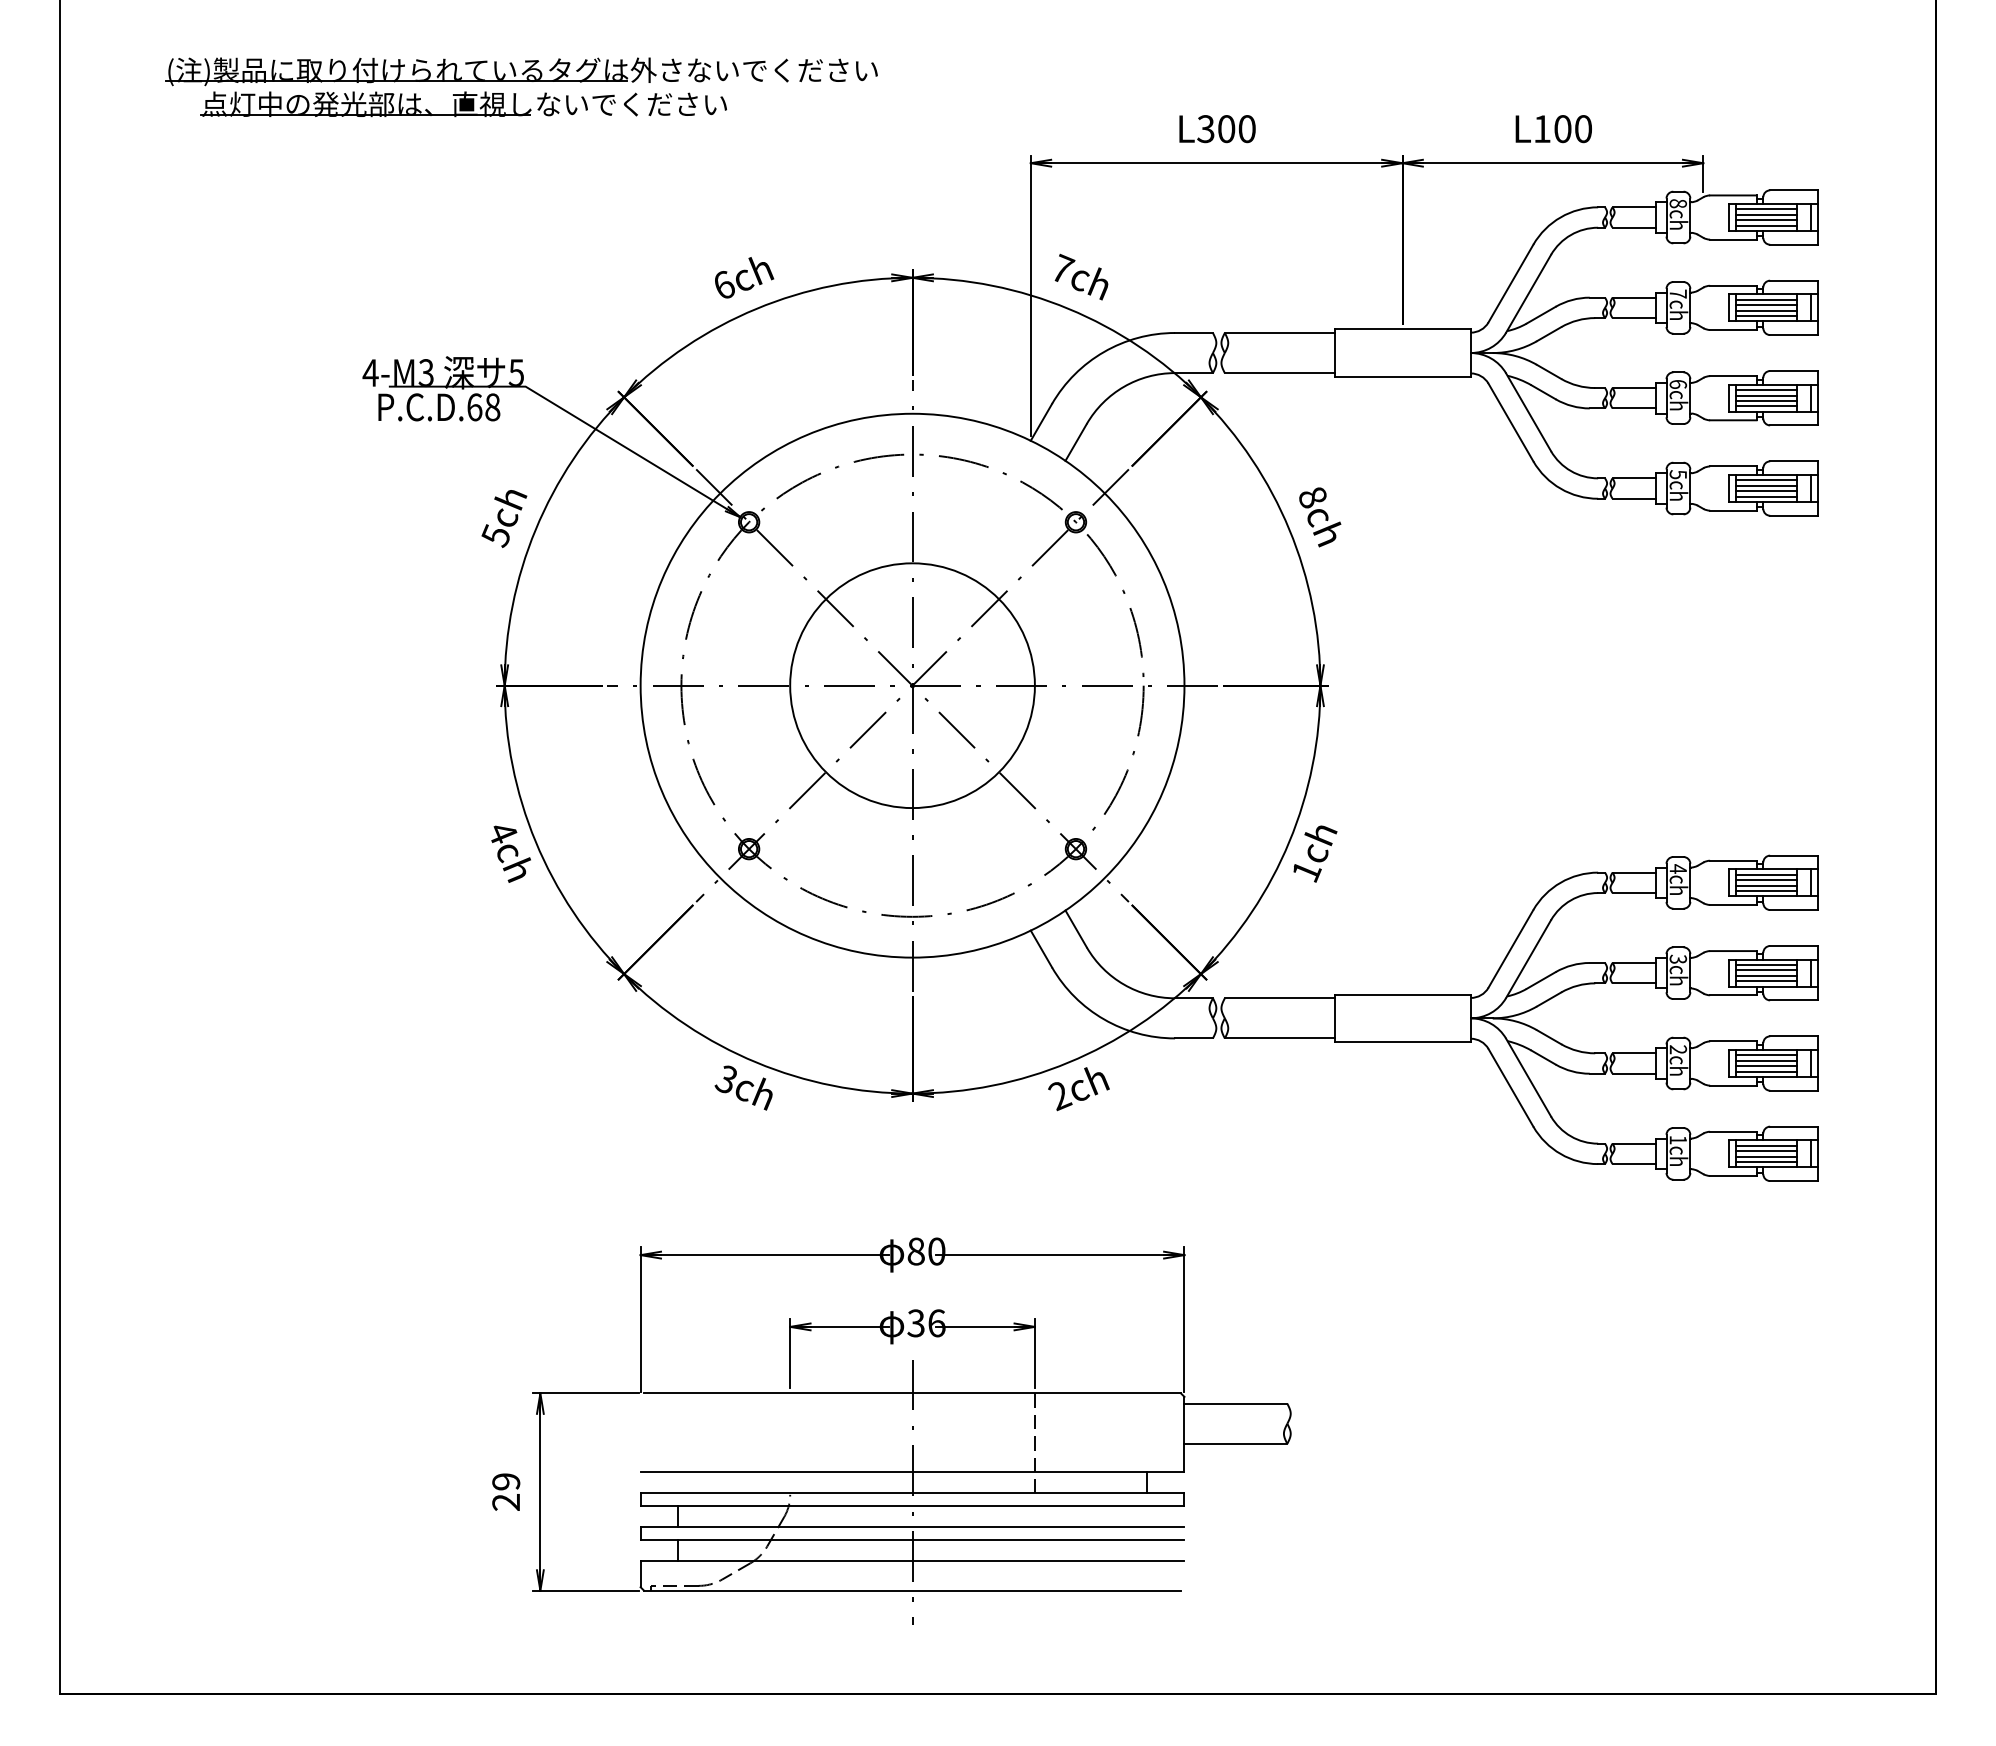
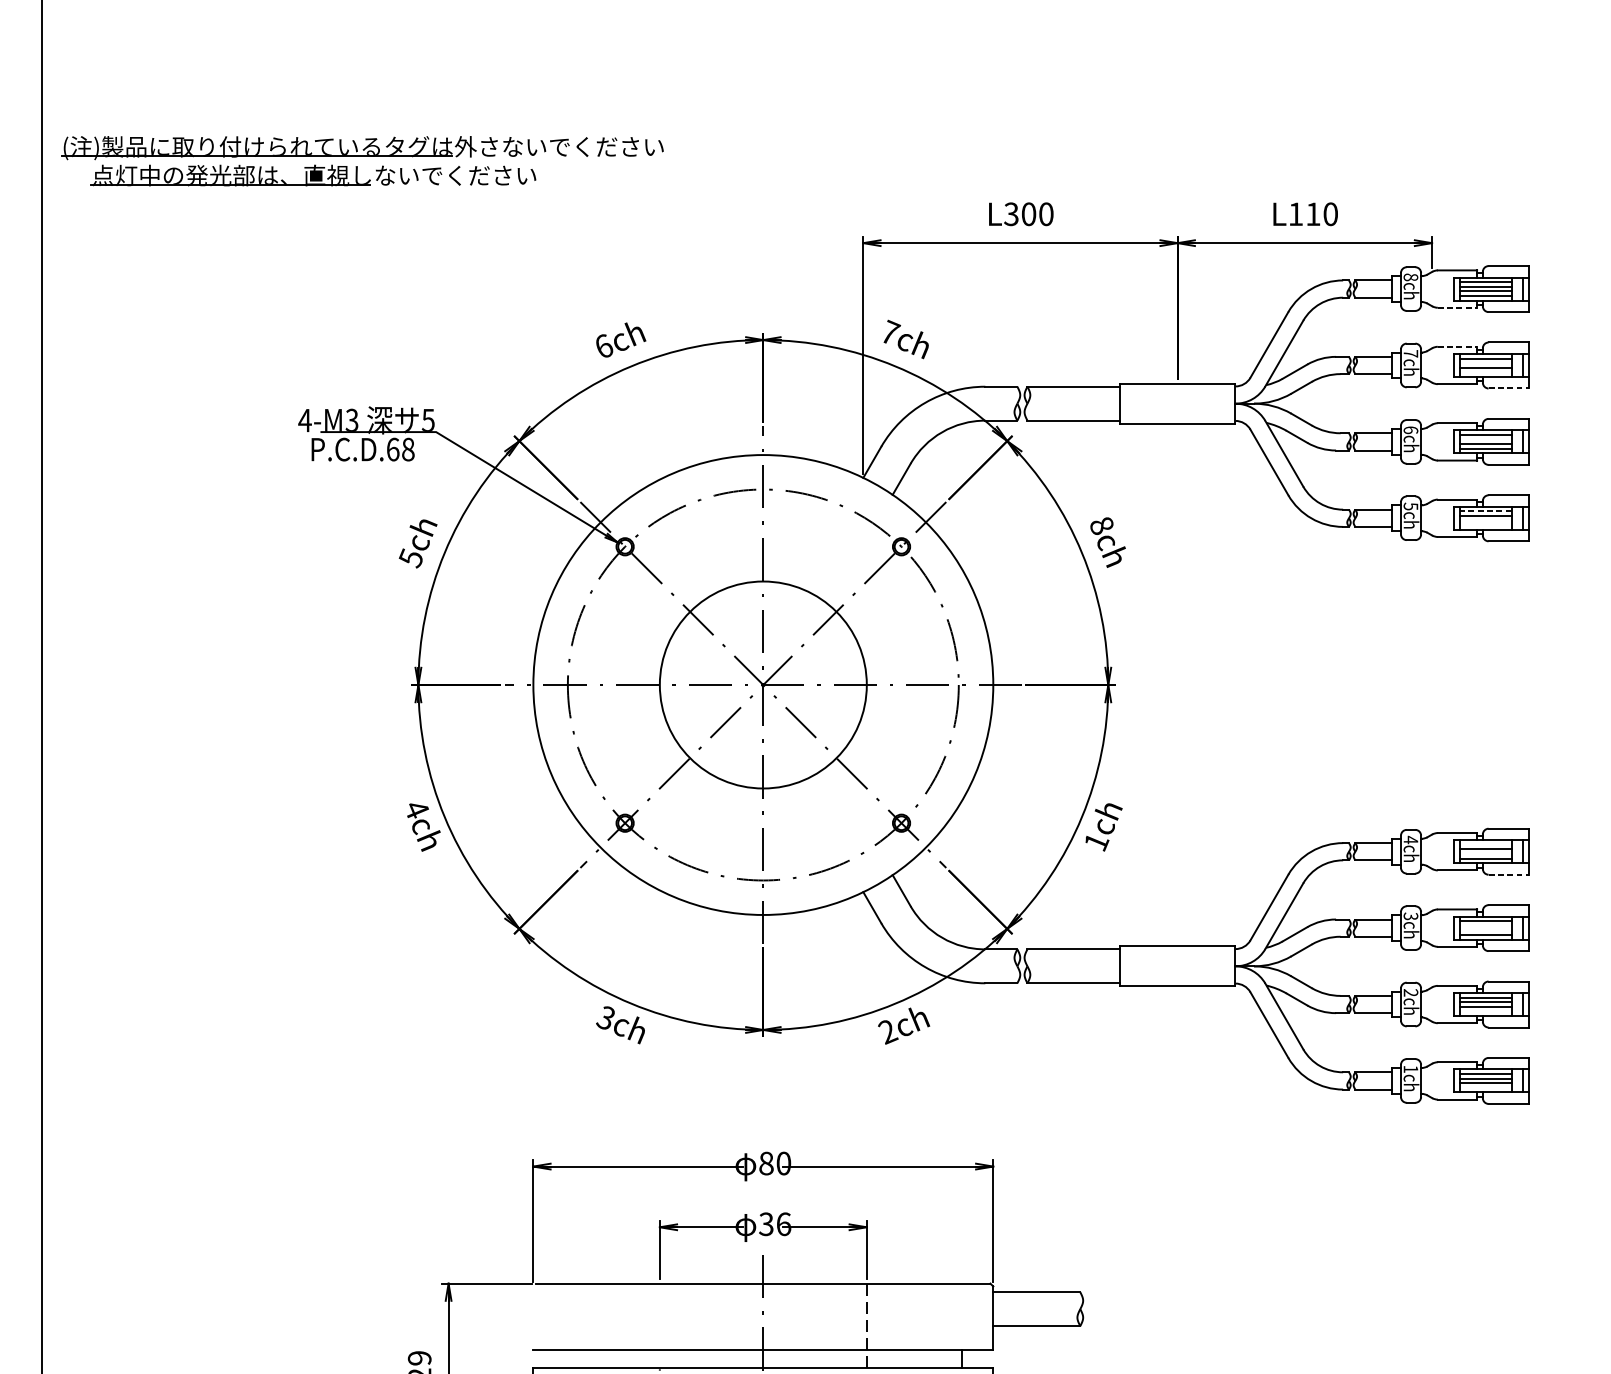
part: (521, 87) -> (362, 161), moved
text: (1562, 129) -> (1313, 214), L100 -> L110
line: (1733, 239) -> (1457, 307), solid -> dashed
line: (1733, 285) -> (1457, 346), solid -> dashed
line: (1766, 305) -> (1485, 363), removed
line: (1766, 316) -> (1485, 372), removed
line: (1793, 335) -> (1508, 388), solid -> dashed
line: (1766, 395) -> (1485, 439), removed
line: (1766, 480) -> (1485, 511), solid -> dashed
line: (1766, 491) -> (1485, 520), removed
line: (1766, 496) -> (1485, 525), removed
line: (1766, 874) -> (1485, 844), removed
line: (1766, 885) -> (1485, 853), removed
line: (1793, 910) -> (1508, 875), solid -> dashed
line: (1766, 970) -> (1485, 925), removed
line: (1766, 975) -> (1485, 930), removed
line: (1766, 1071) -> (1485, 1011), removed
line: (1766, 1162) -> (1485, 1088), removed

